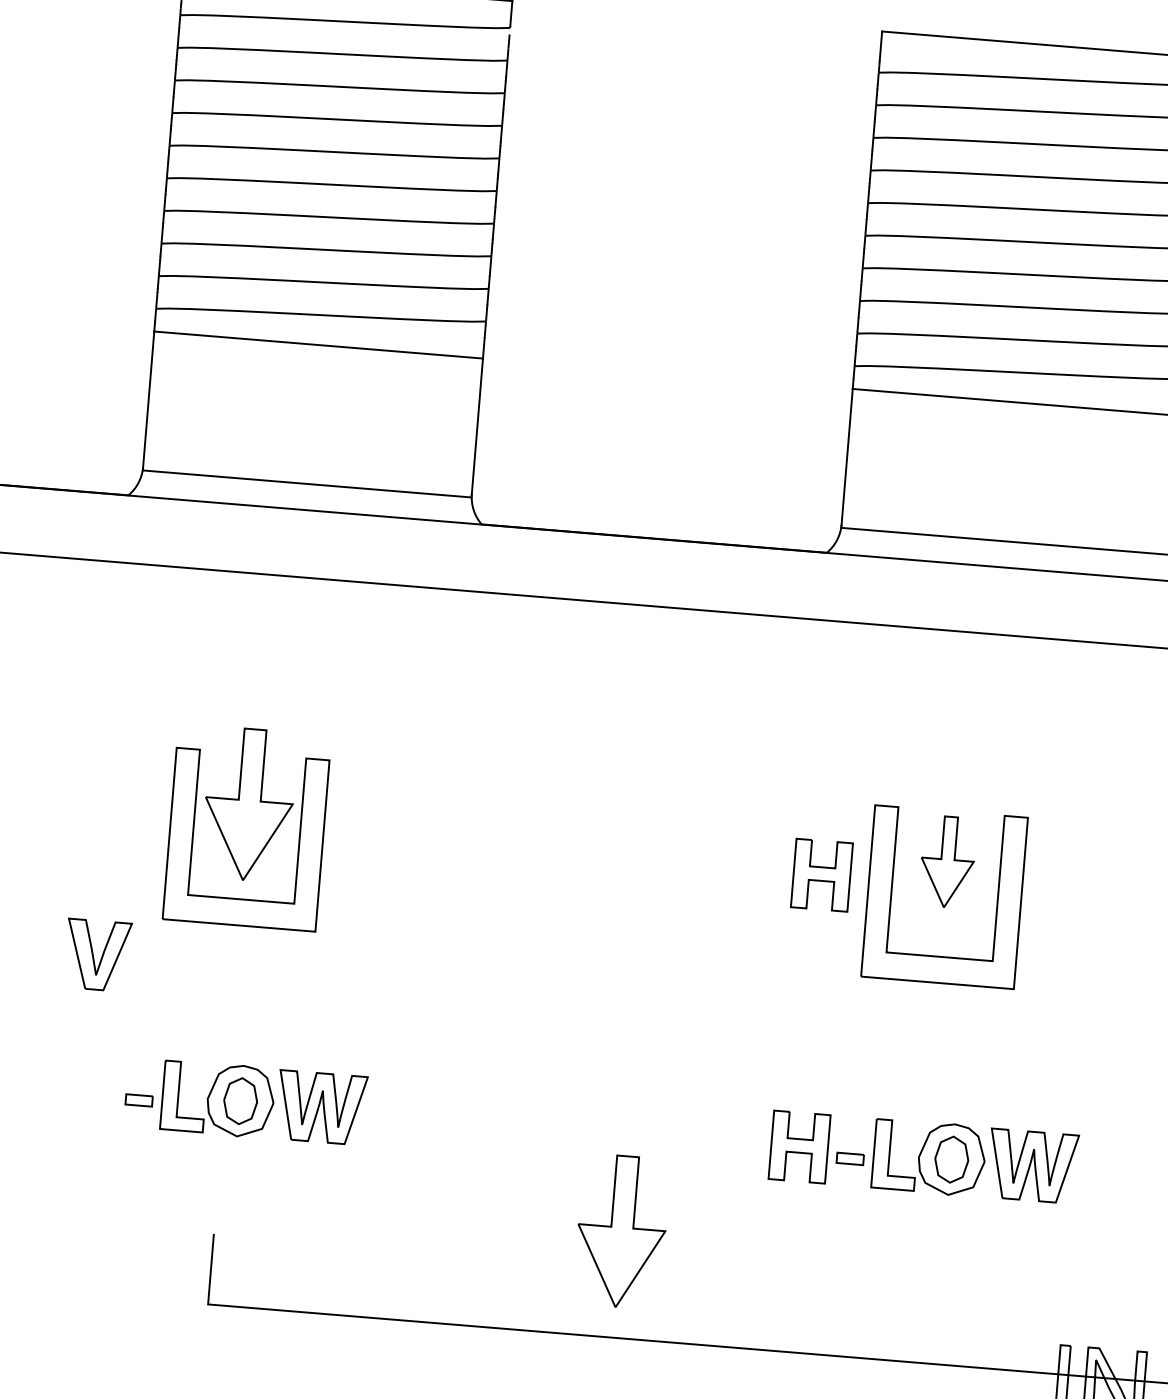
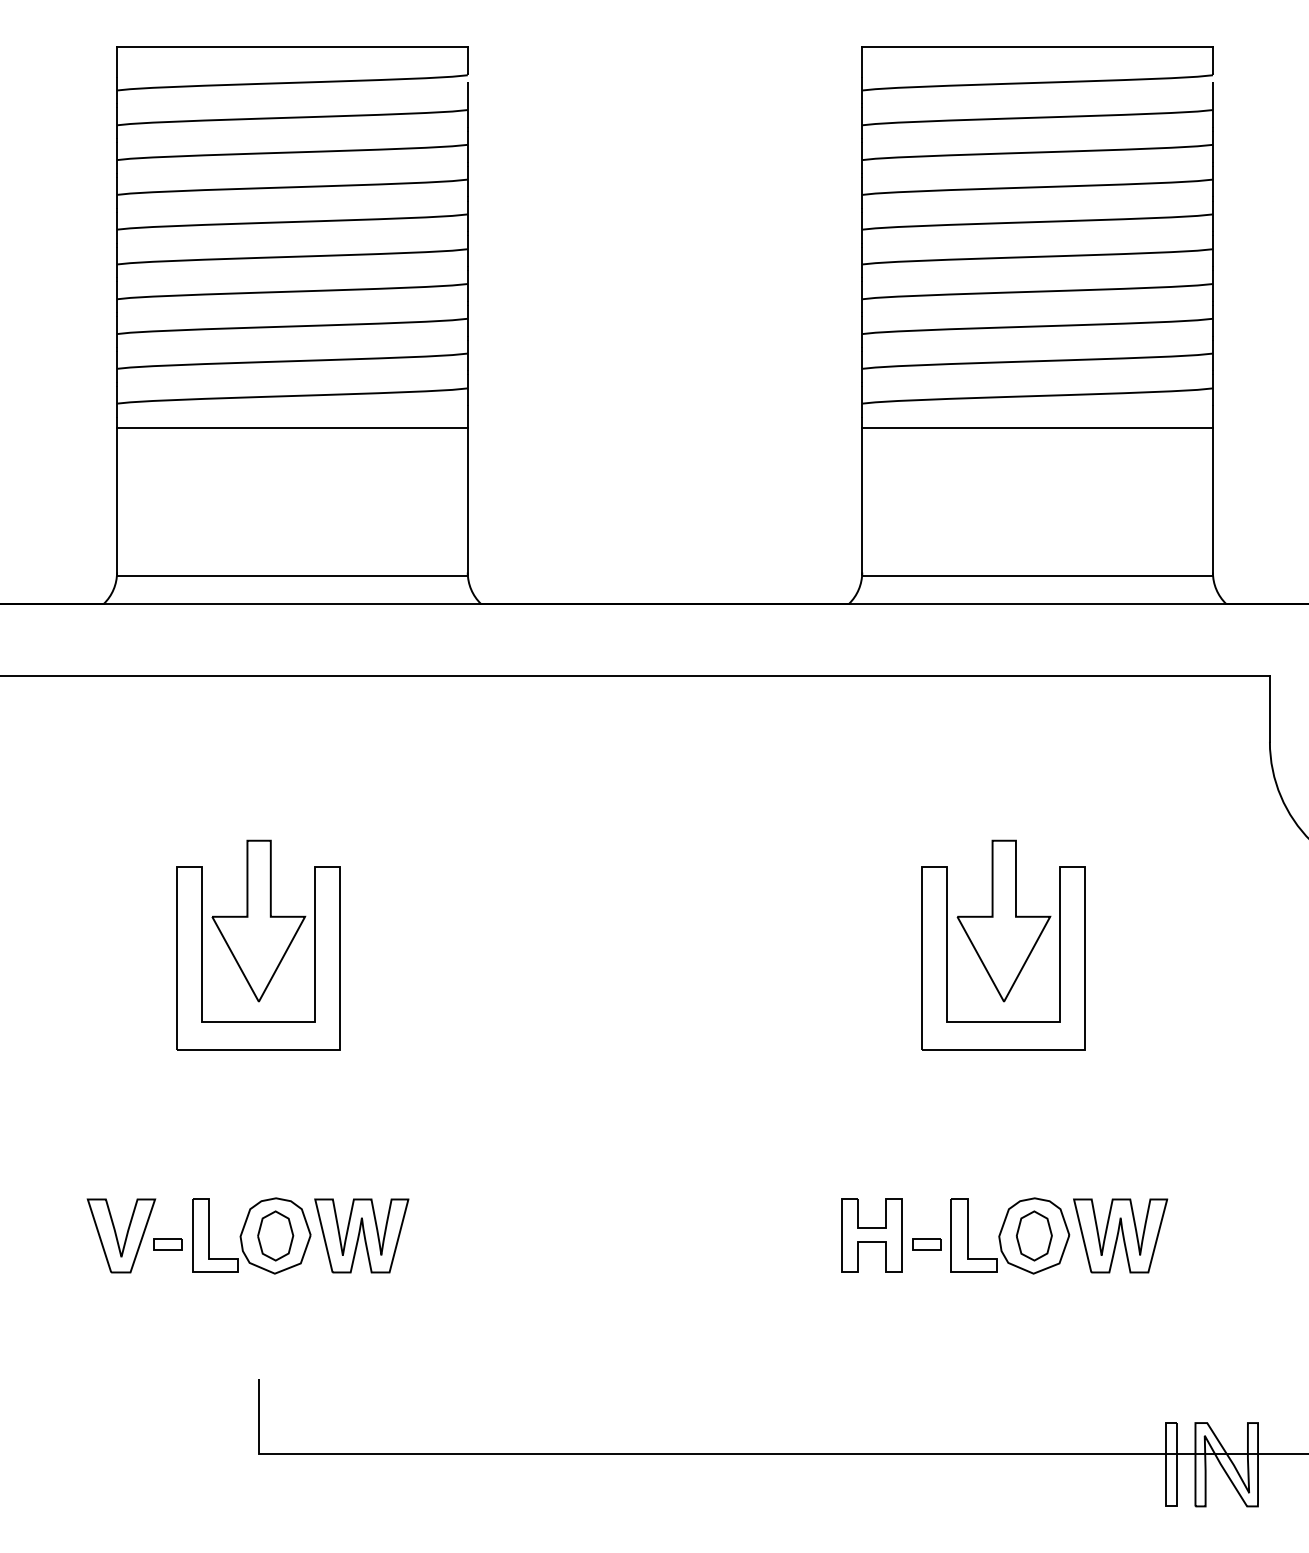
part: (947, 861) -> (1003, 920), size x1.67
part: (821, 874) -> (871, 945), removed
part: (97, 954) -> (121, 1235), moved
part: (621, 1231) -> (690, 1340), removed

